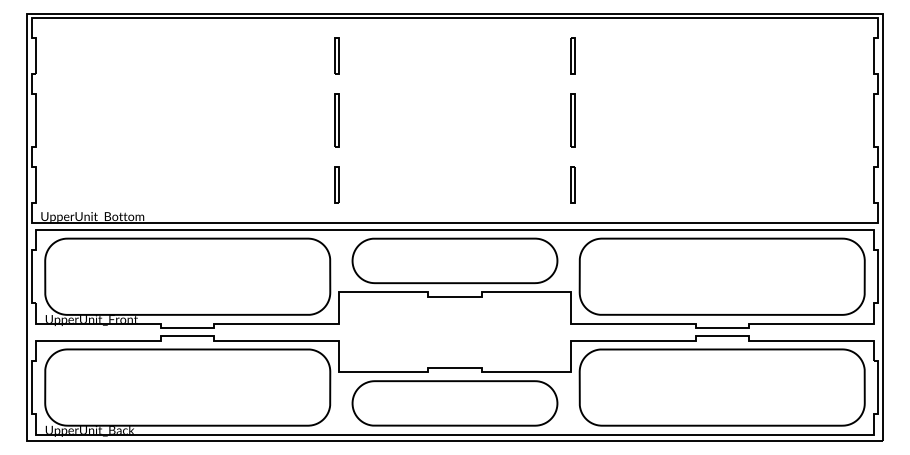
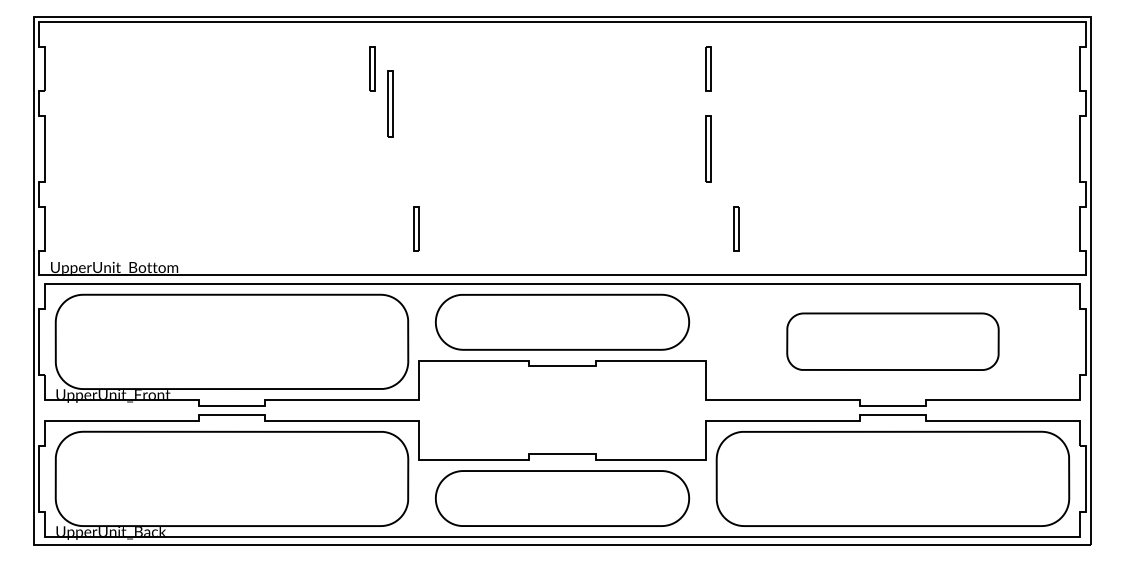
part: (336, 55) -> (372, 68), moved
part: (336, 120) -> (390, 103), moved
part: (573, 185) -> (736, 228), moved
part: (721, 276) -> (892, 341), size x0.6

